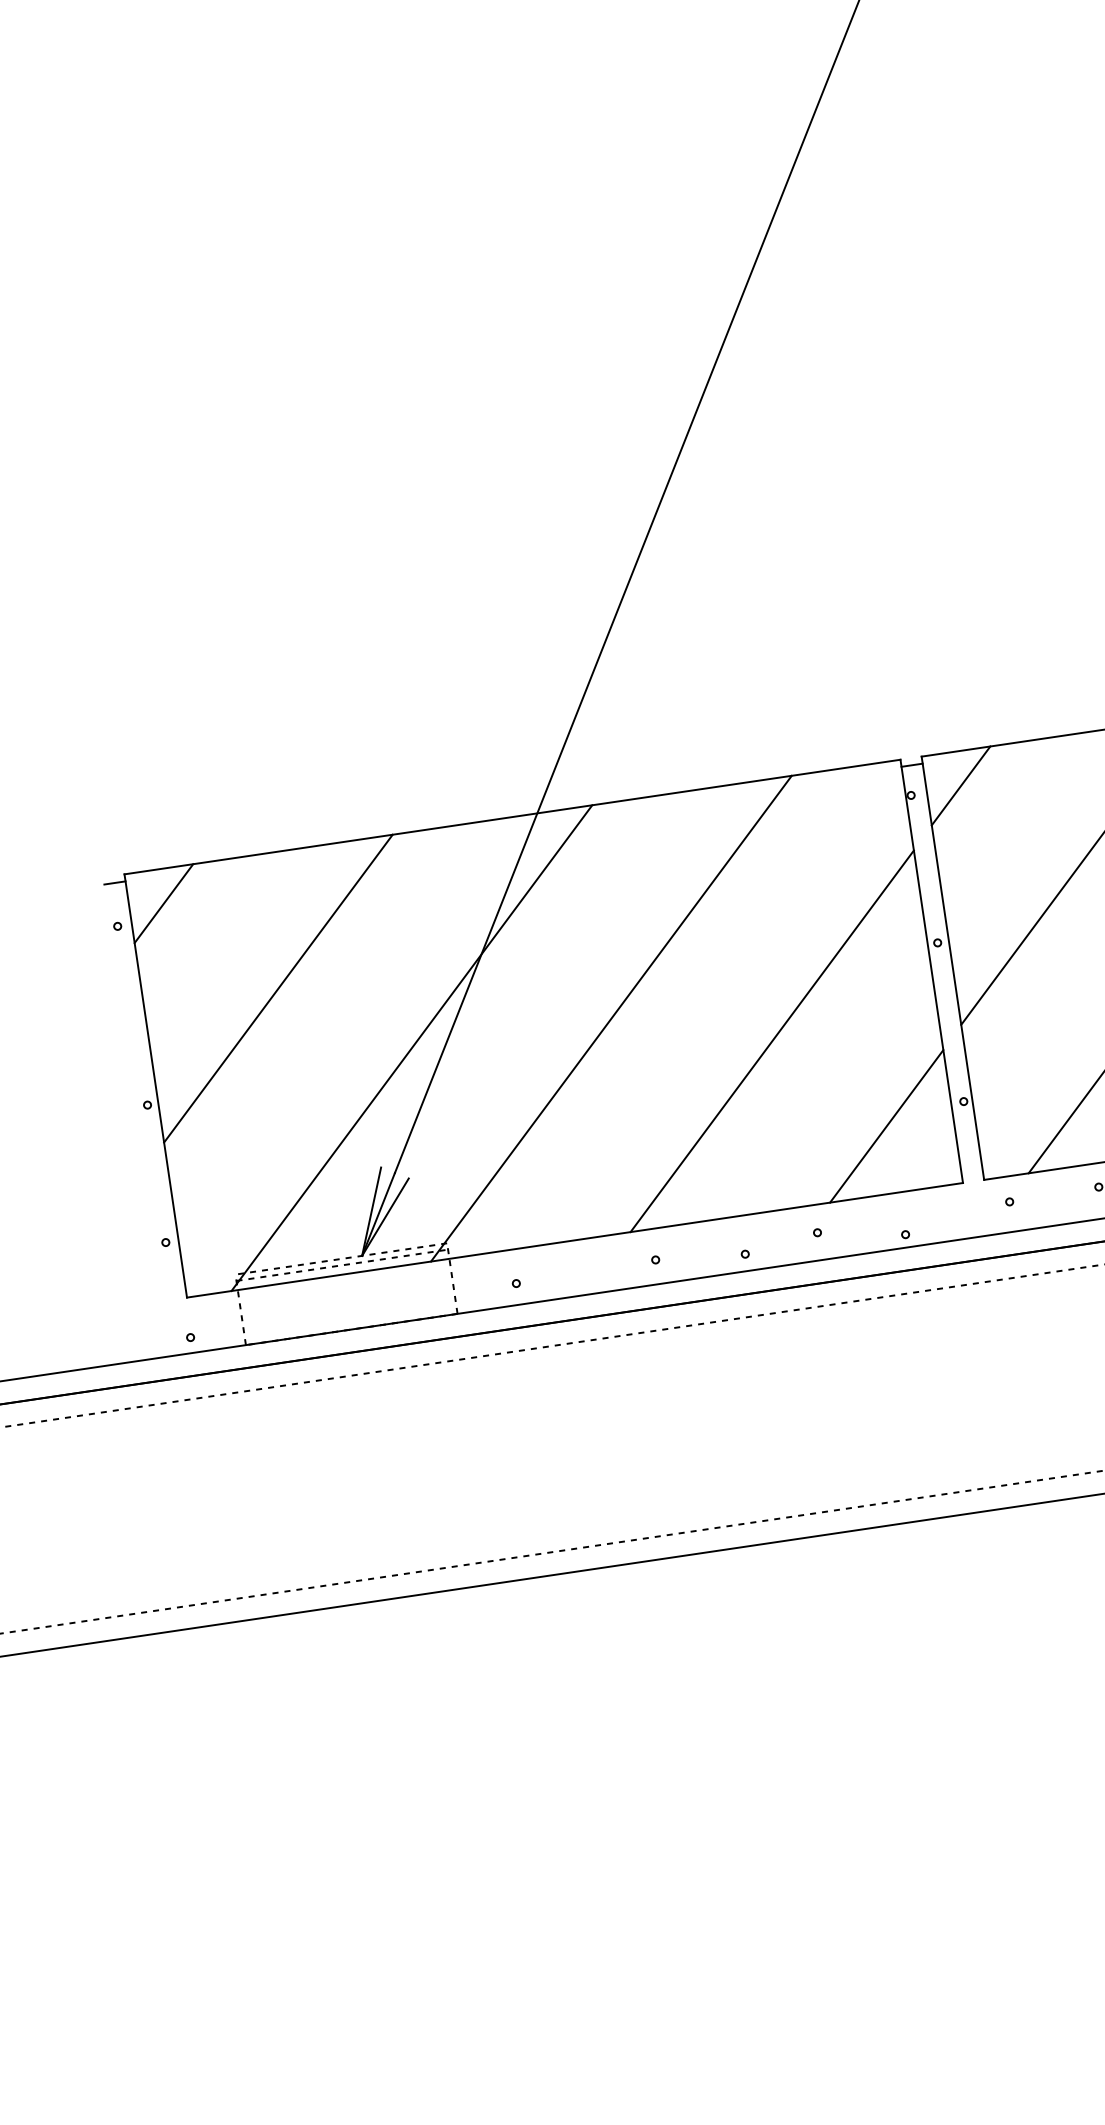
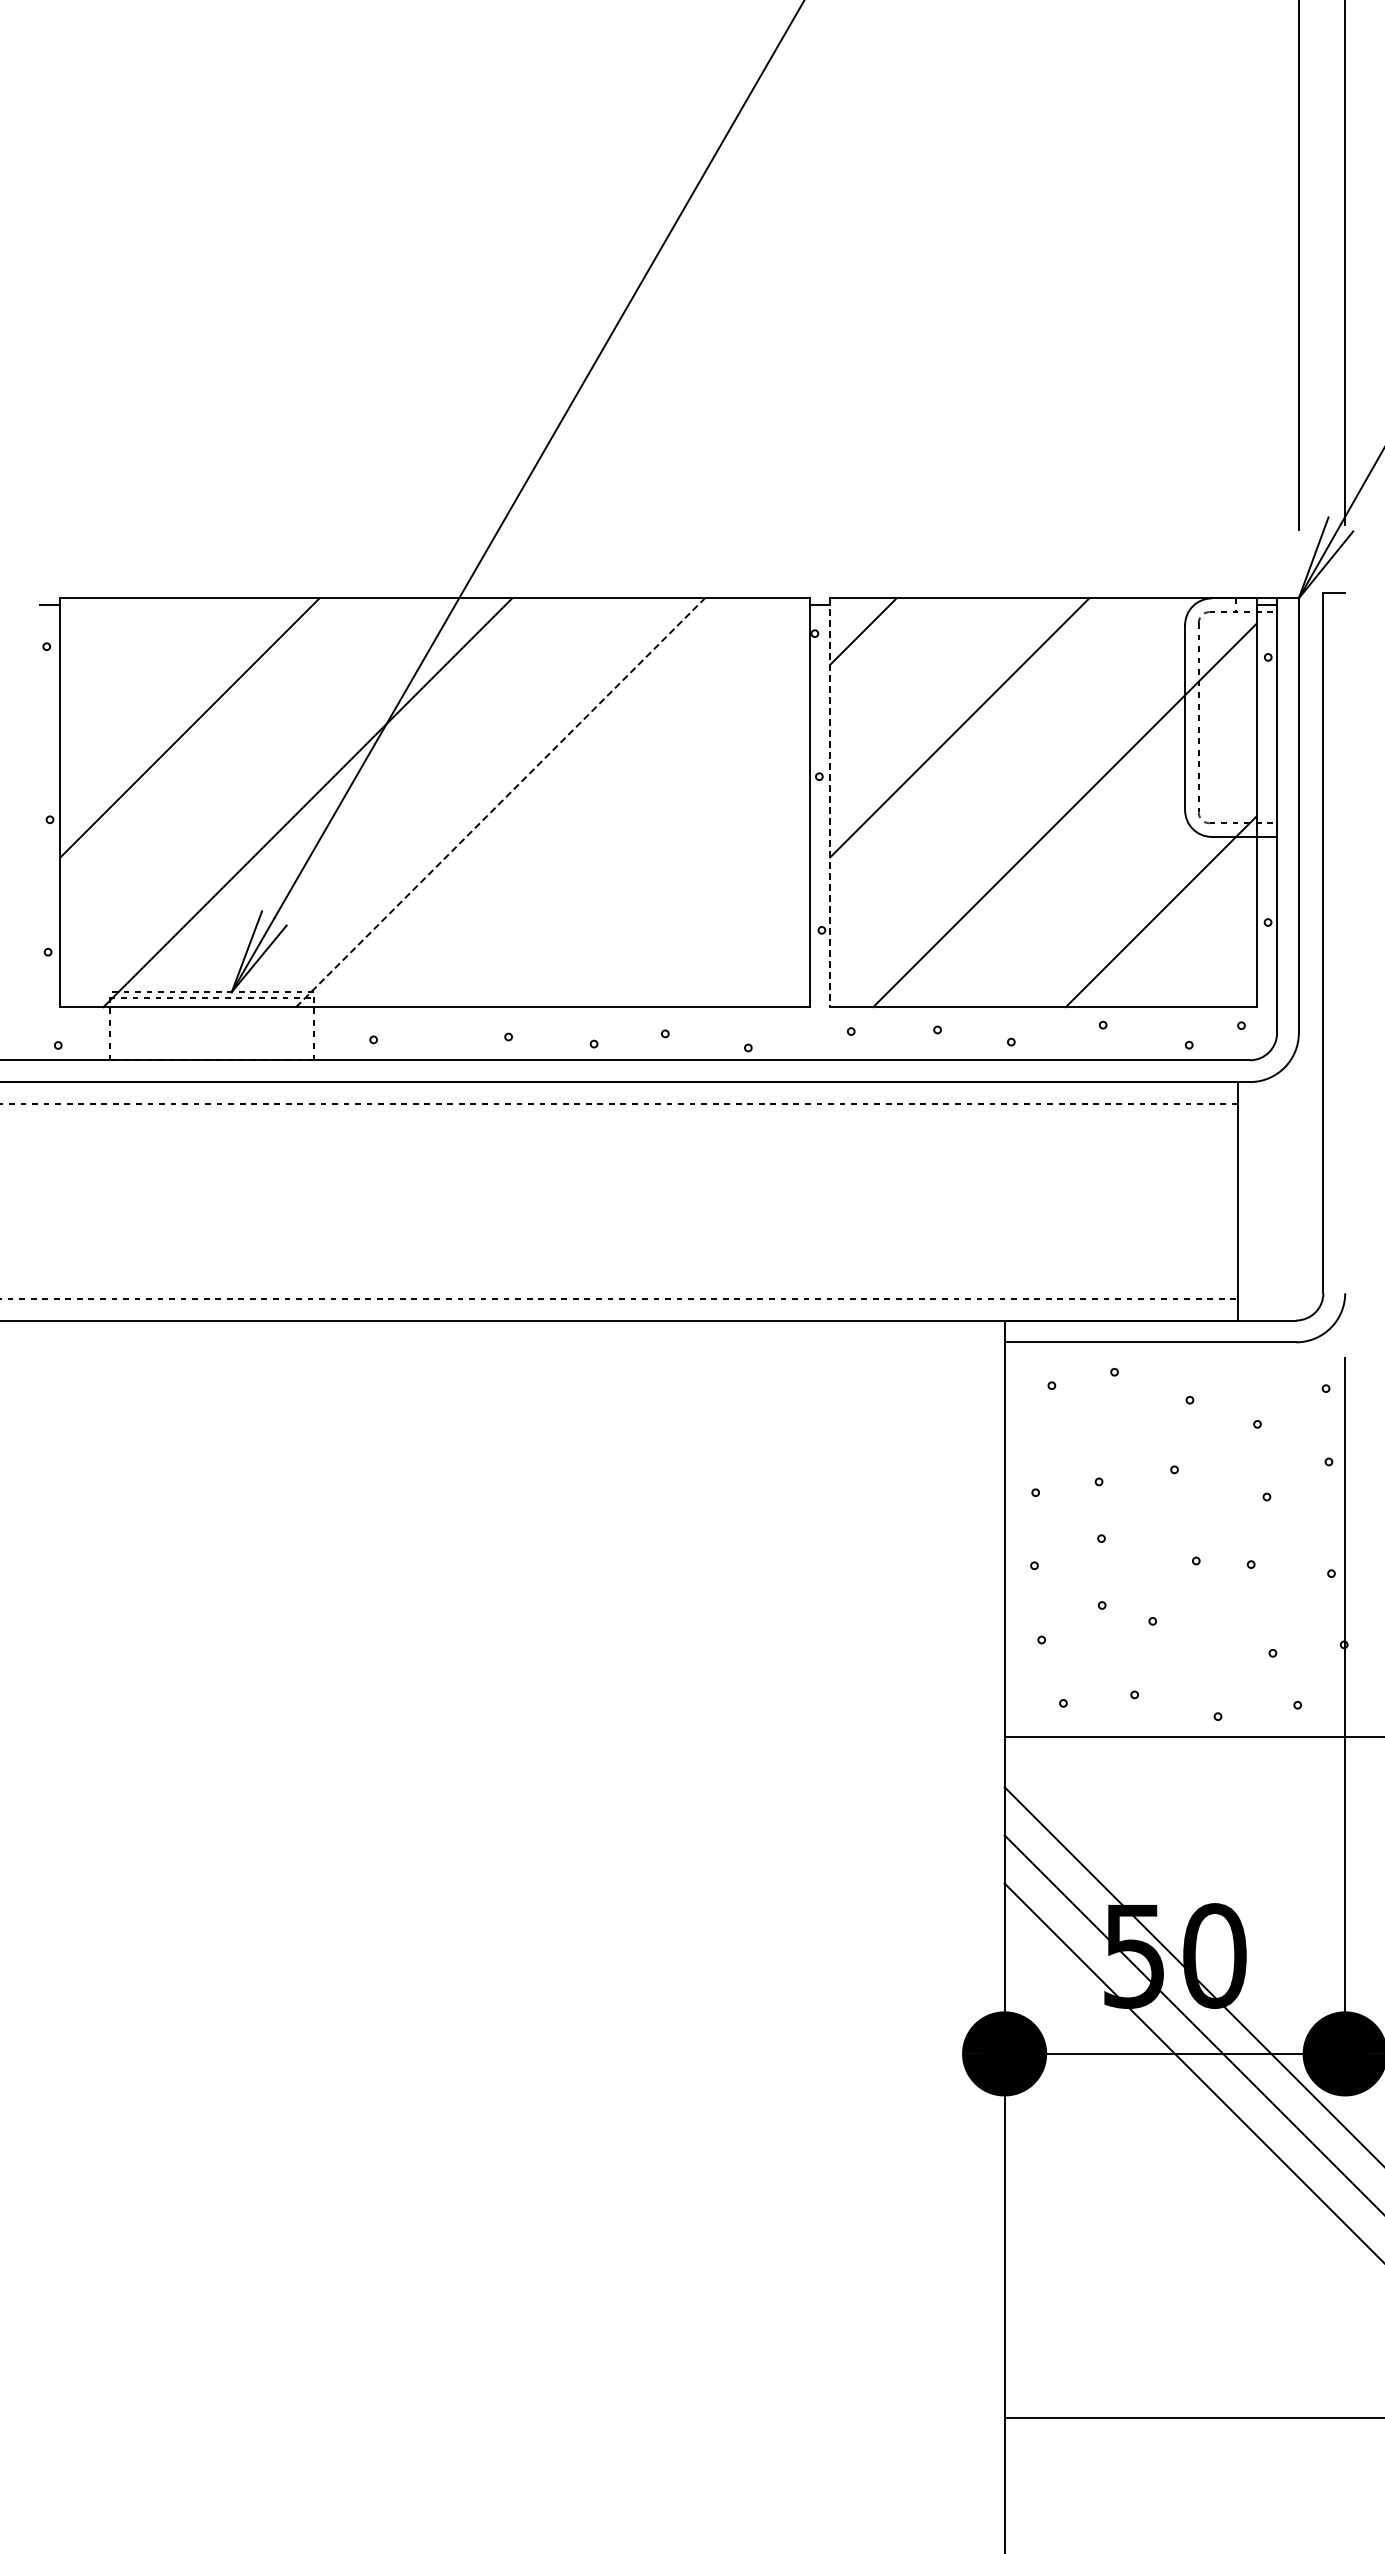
line: (163, 903) -> (93, 631), removed
line: (953, 968) -> (830, 803), solid -> dashed
line: (611, 1018) -> (500, 802), solid -> dashed
line: (771, 1041) -> (648, 846), removed
line: (886, 1125) -> (745, 942), removed

